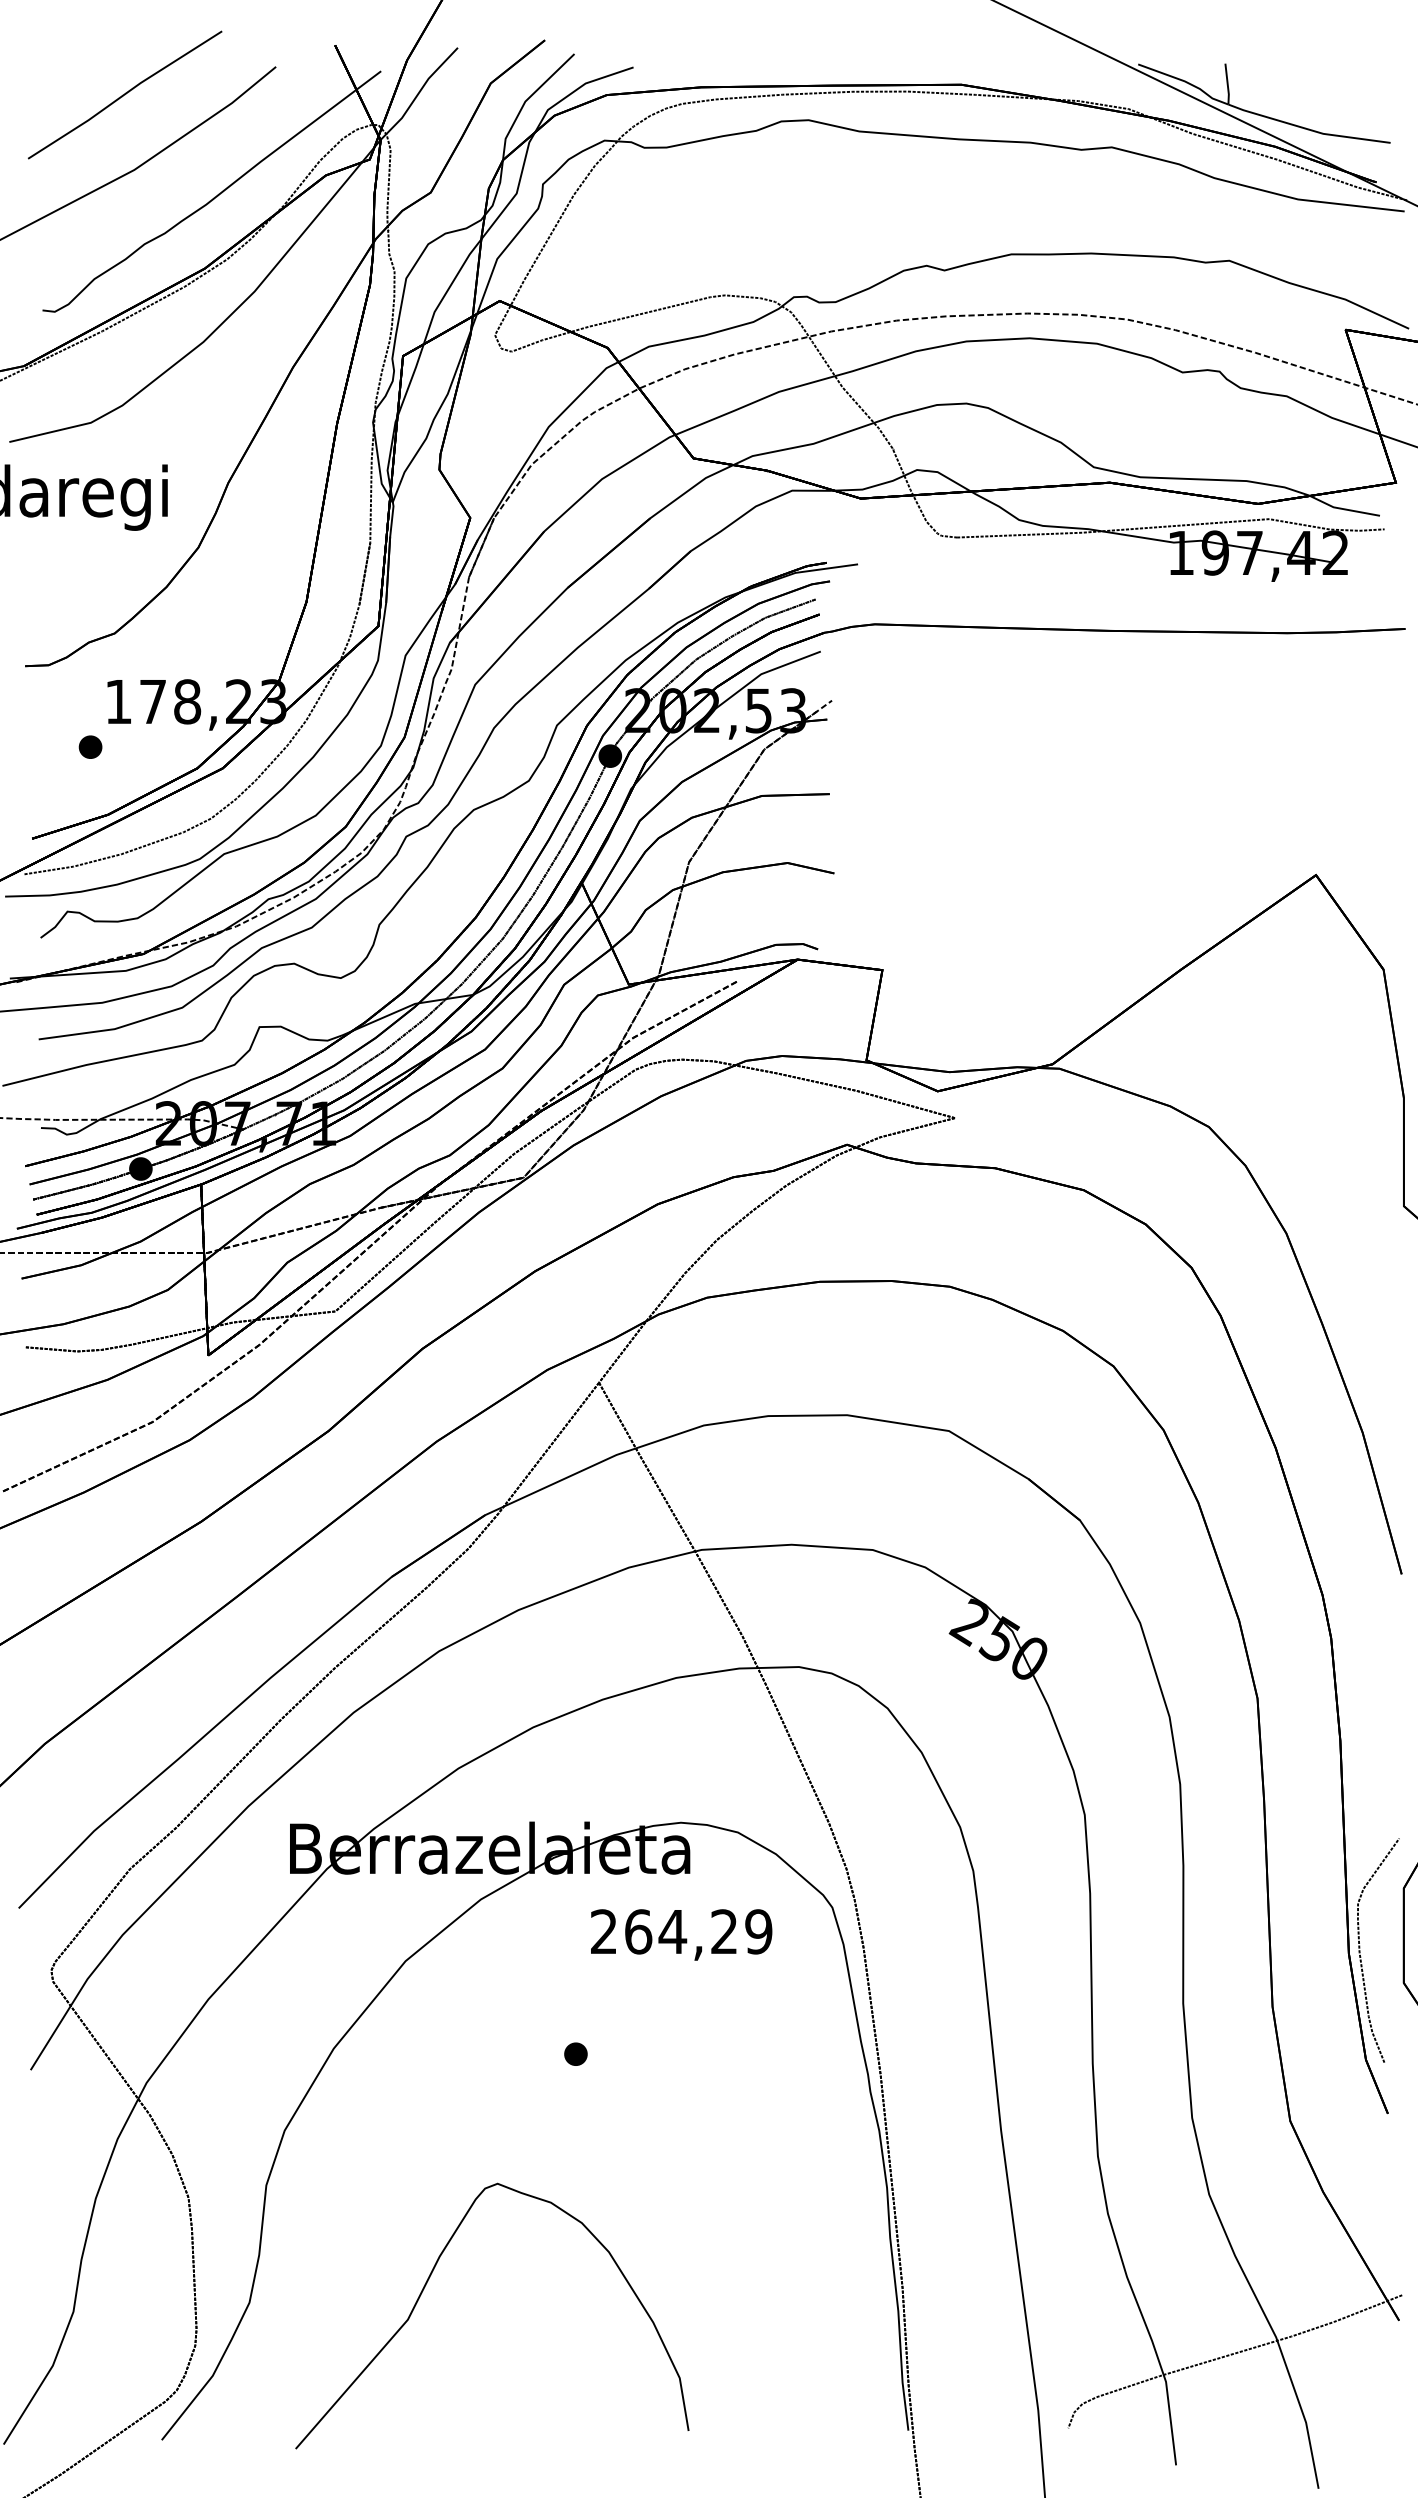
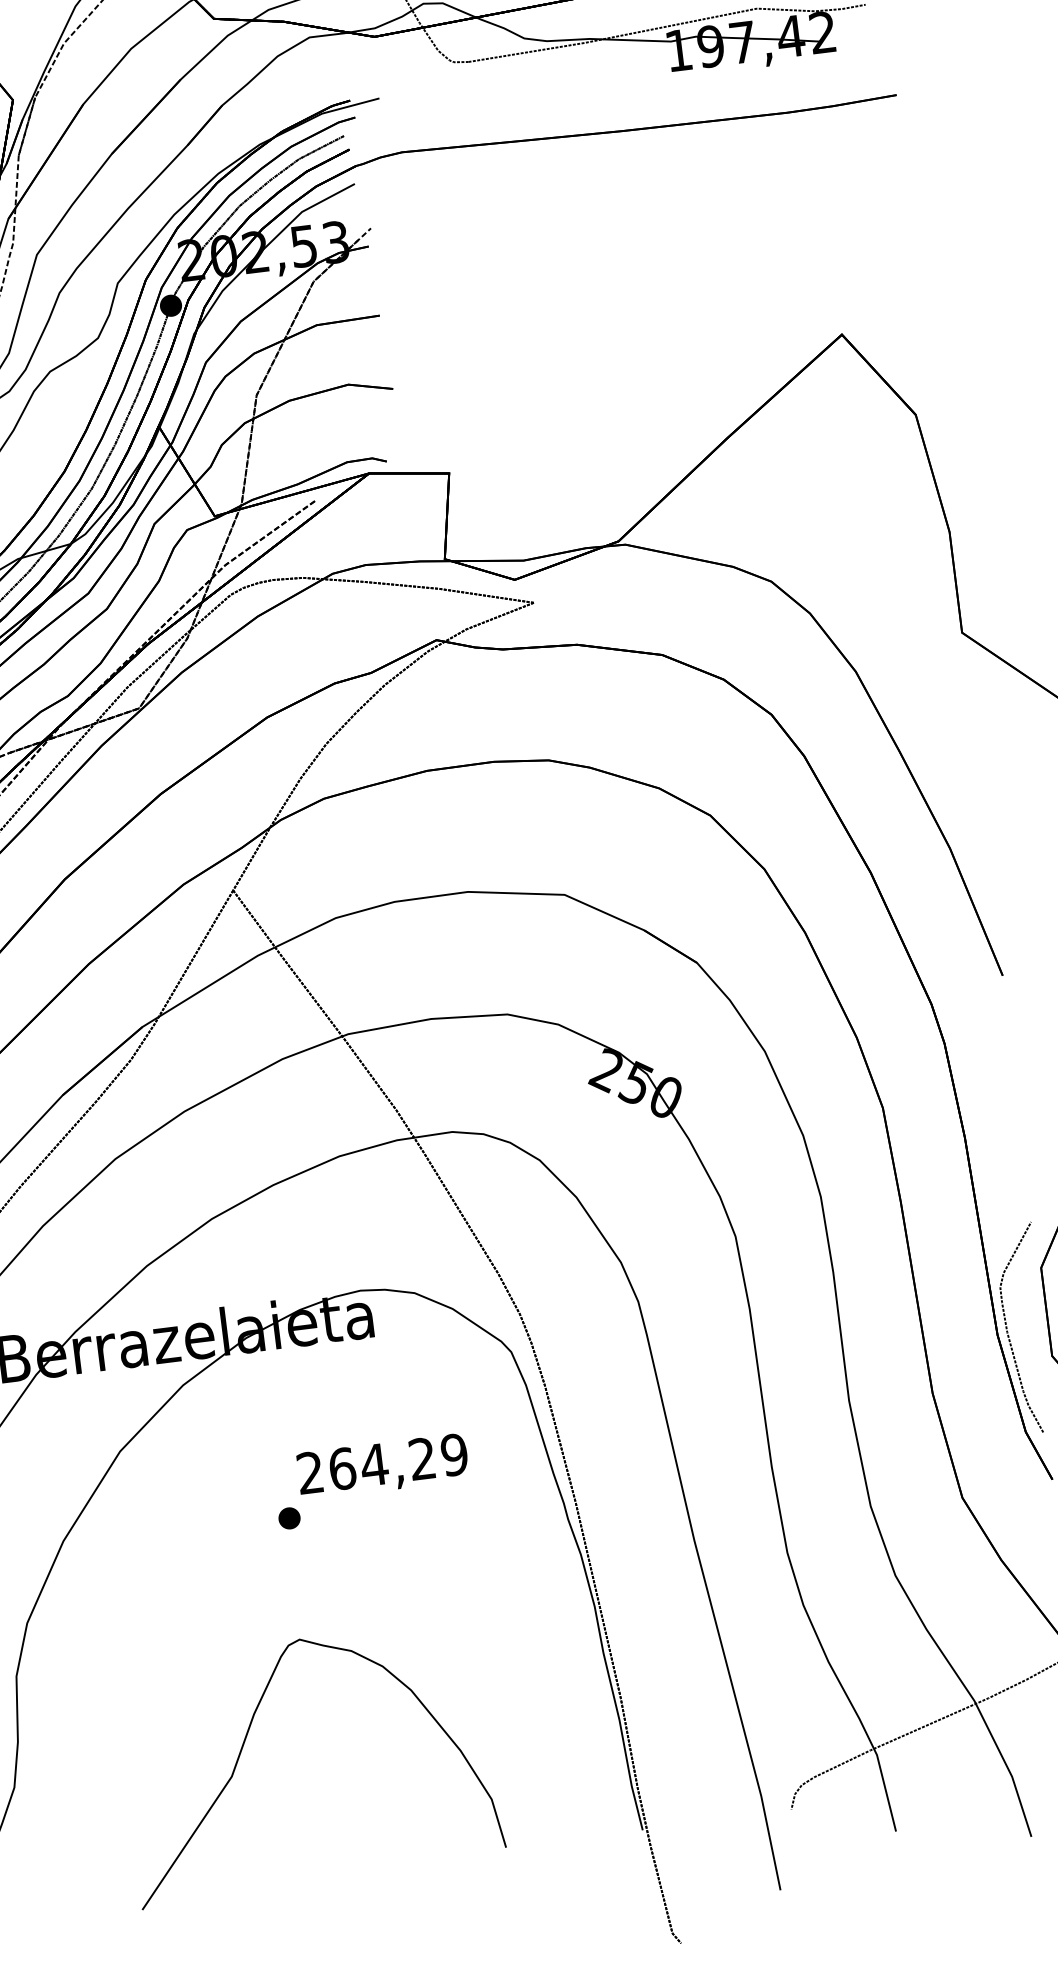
text: (681, 1934) -> (382, 1466), moved
curve: (427, 2283) -> (245, 1740), moved

